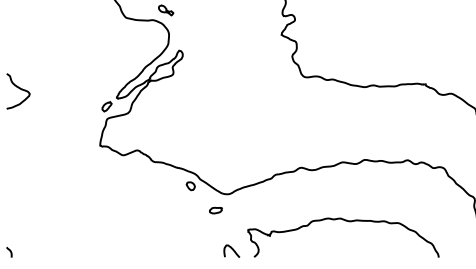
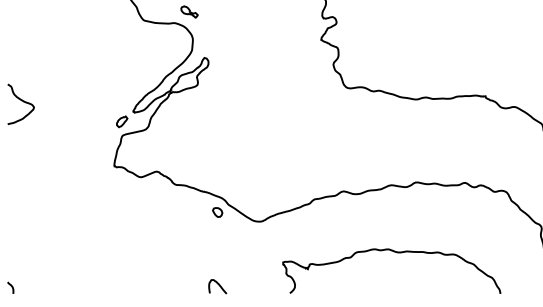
part: (215, 210) -> (245, 240), removed
curve: (231, 249) -> (217, 284), moved

